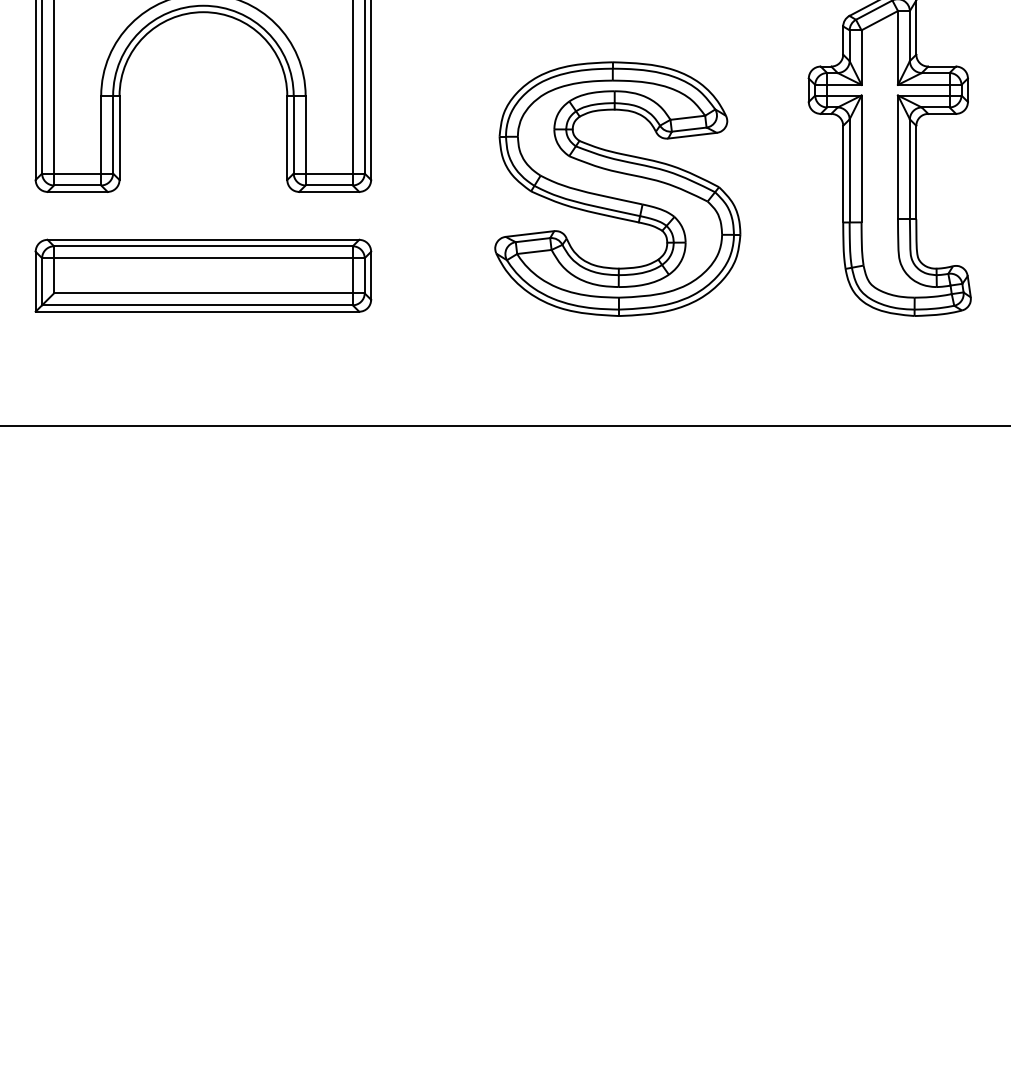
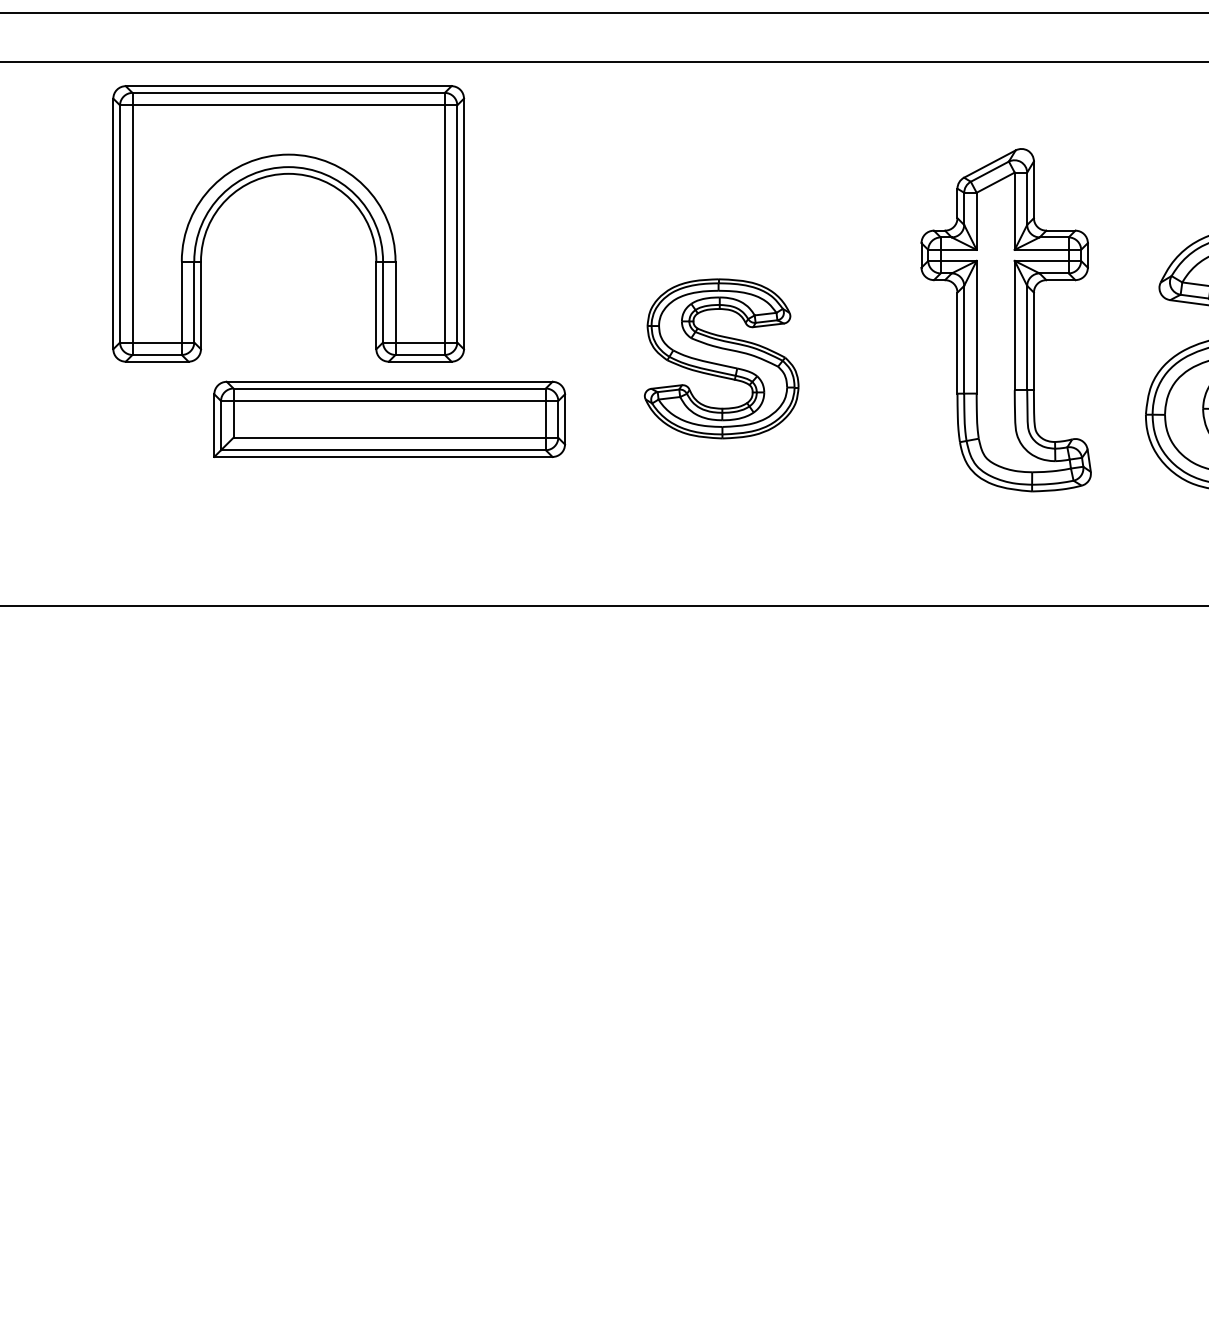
part: (617, 188) -> (721, 358), size x0.6
part: (203, 274) -> (389, 418), moved

